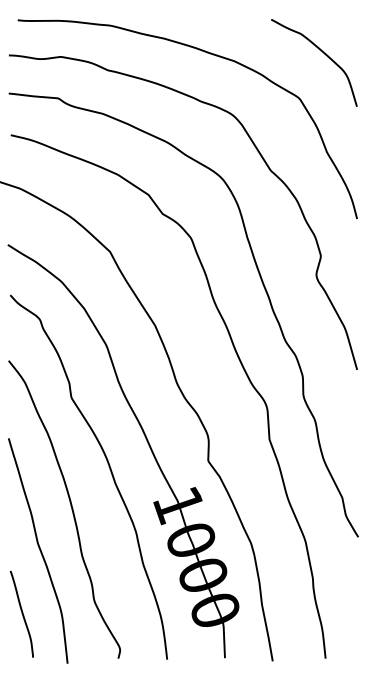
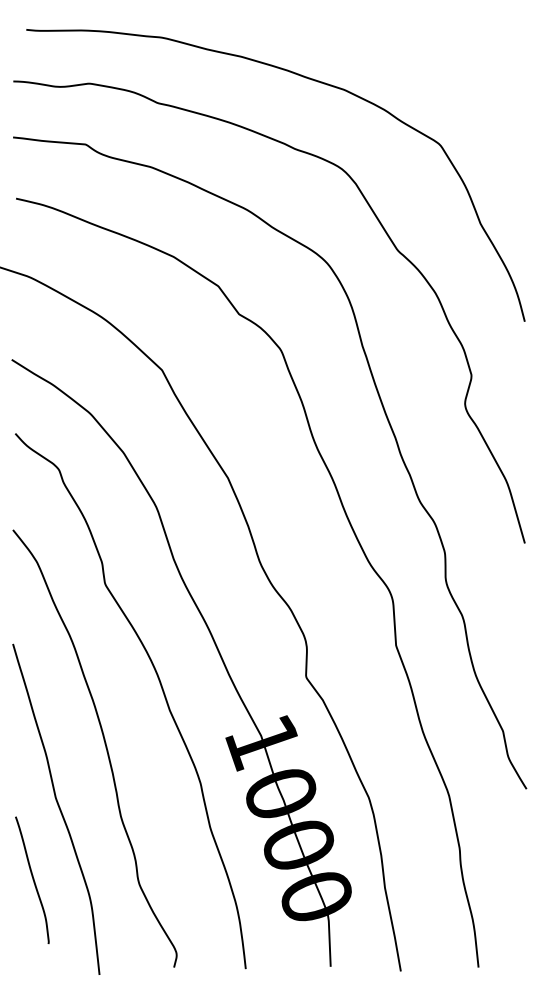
curve: (320, 51) -> (471, 75), removed
curve: (21, 613) -> (31, 879), moved

